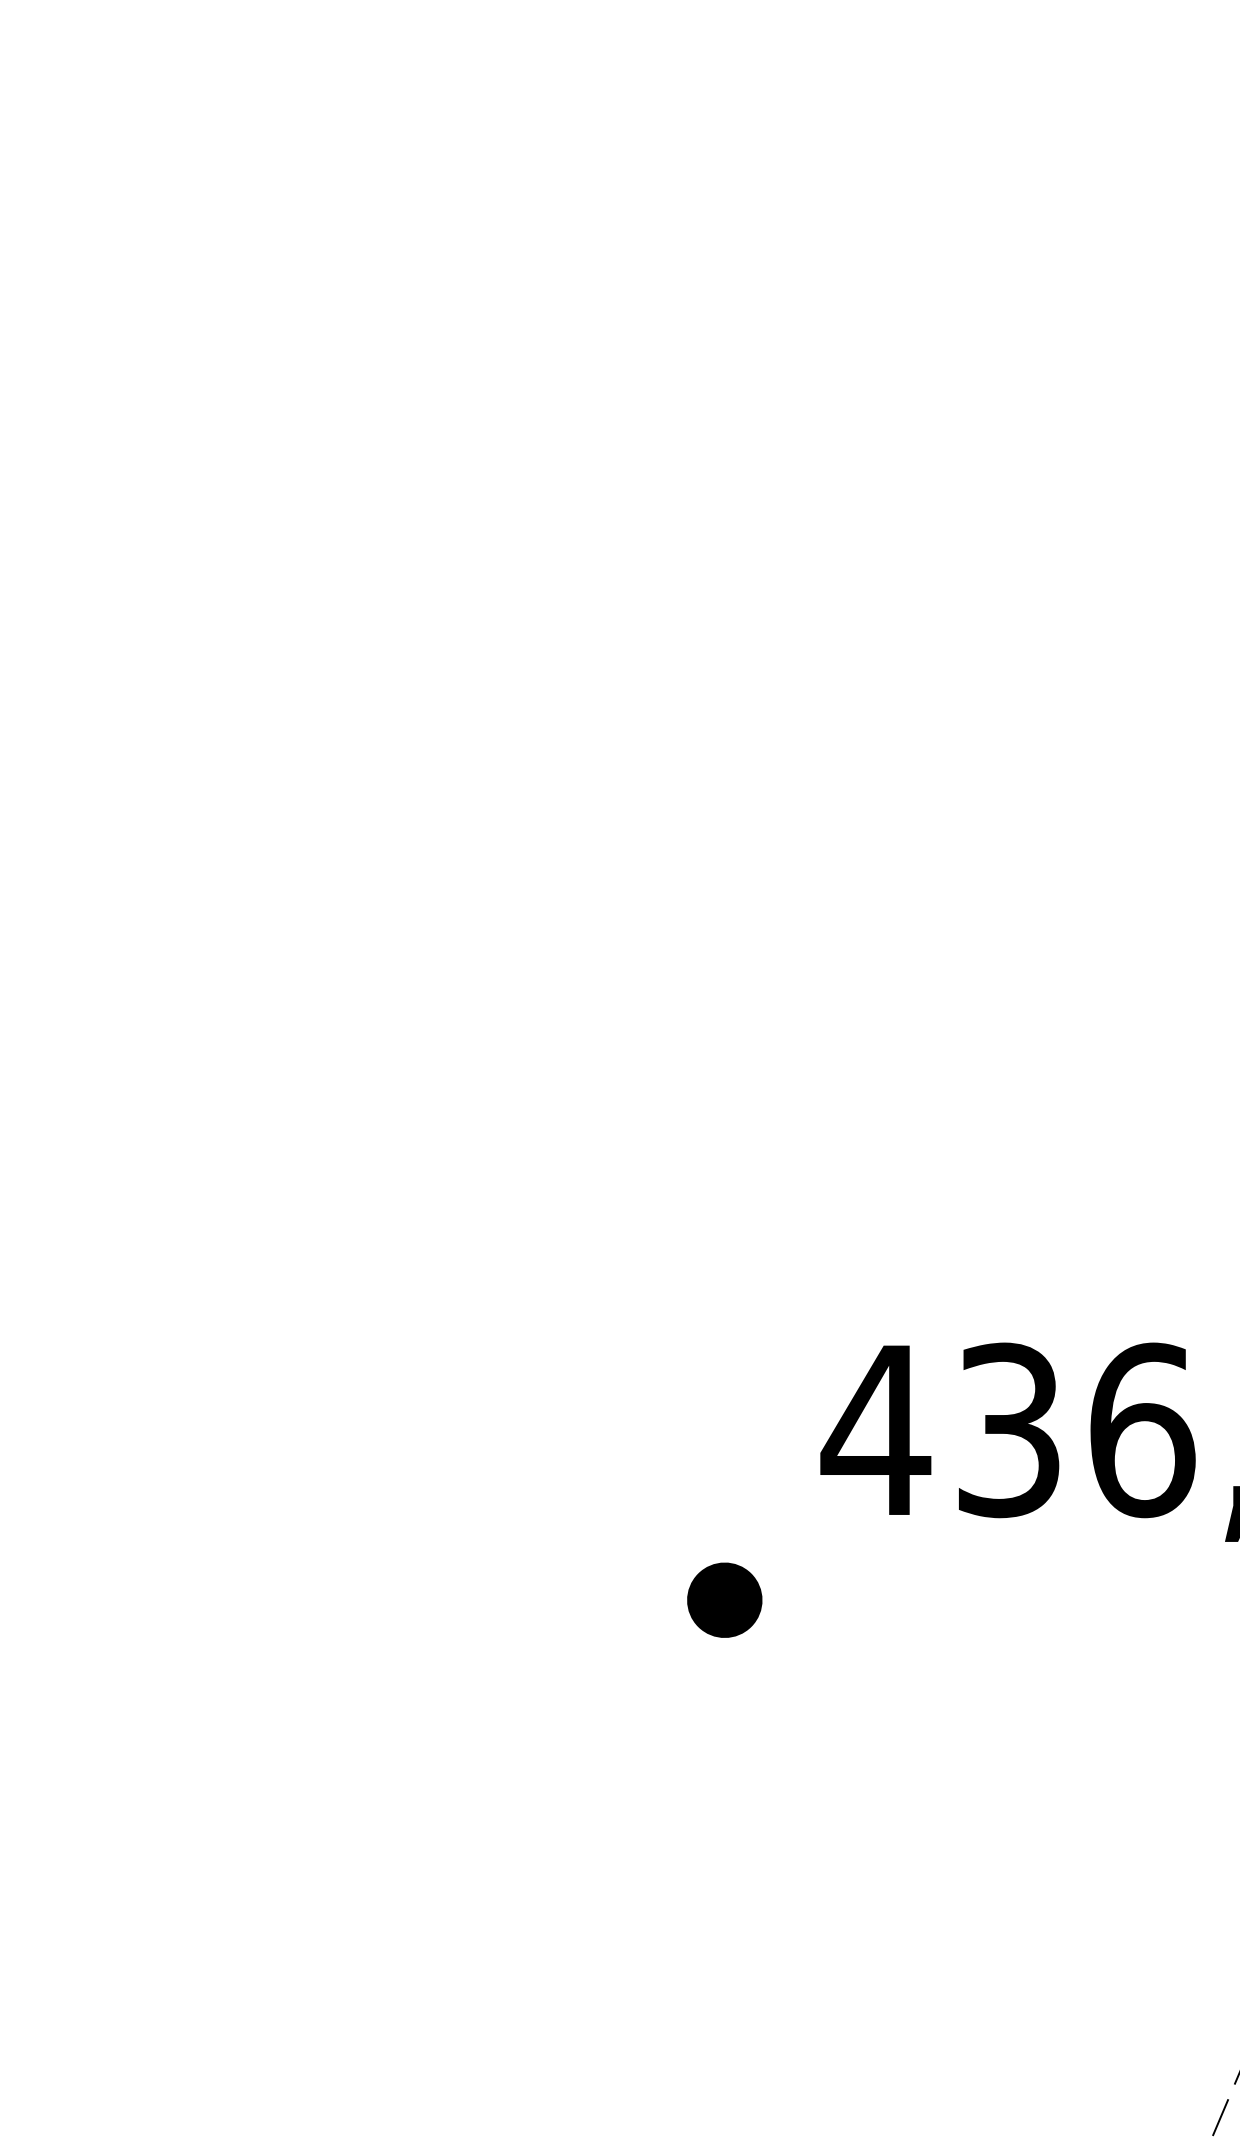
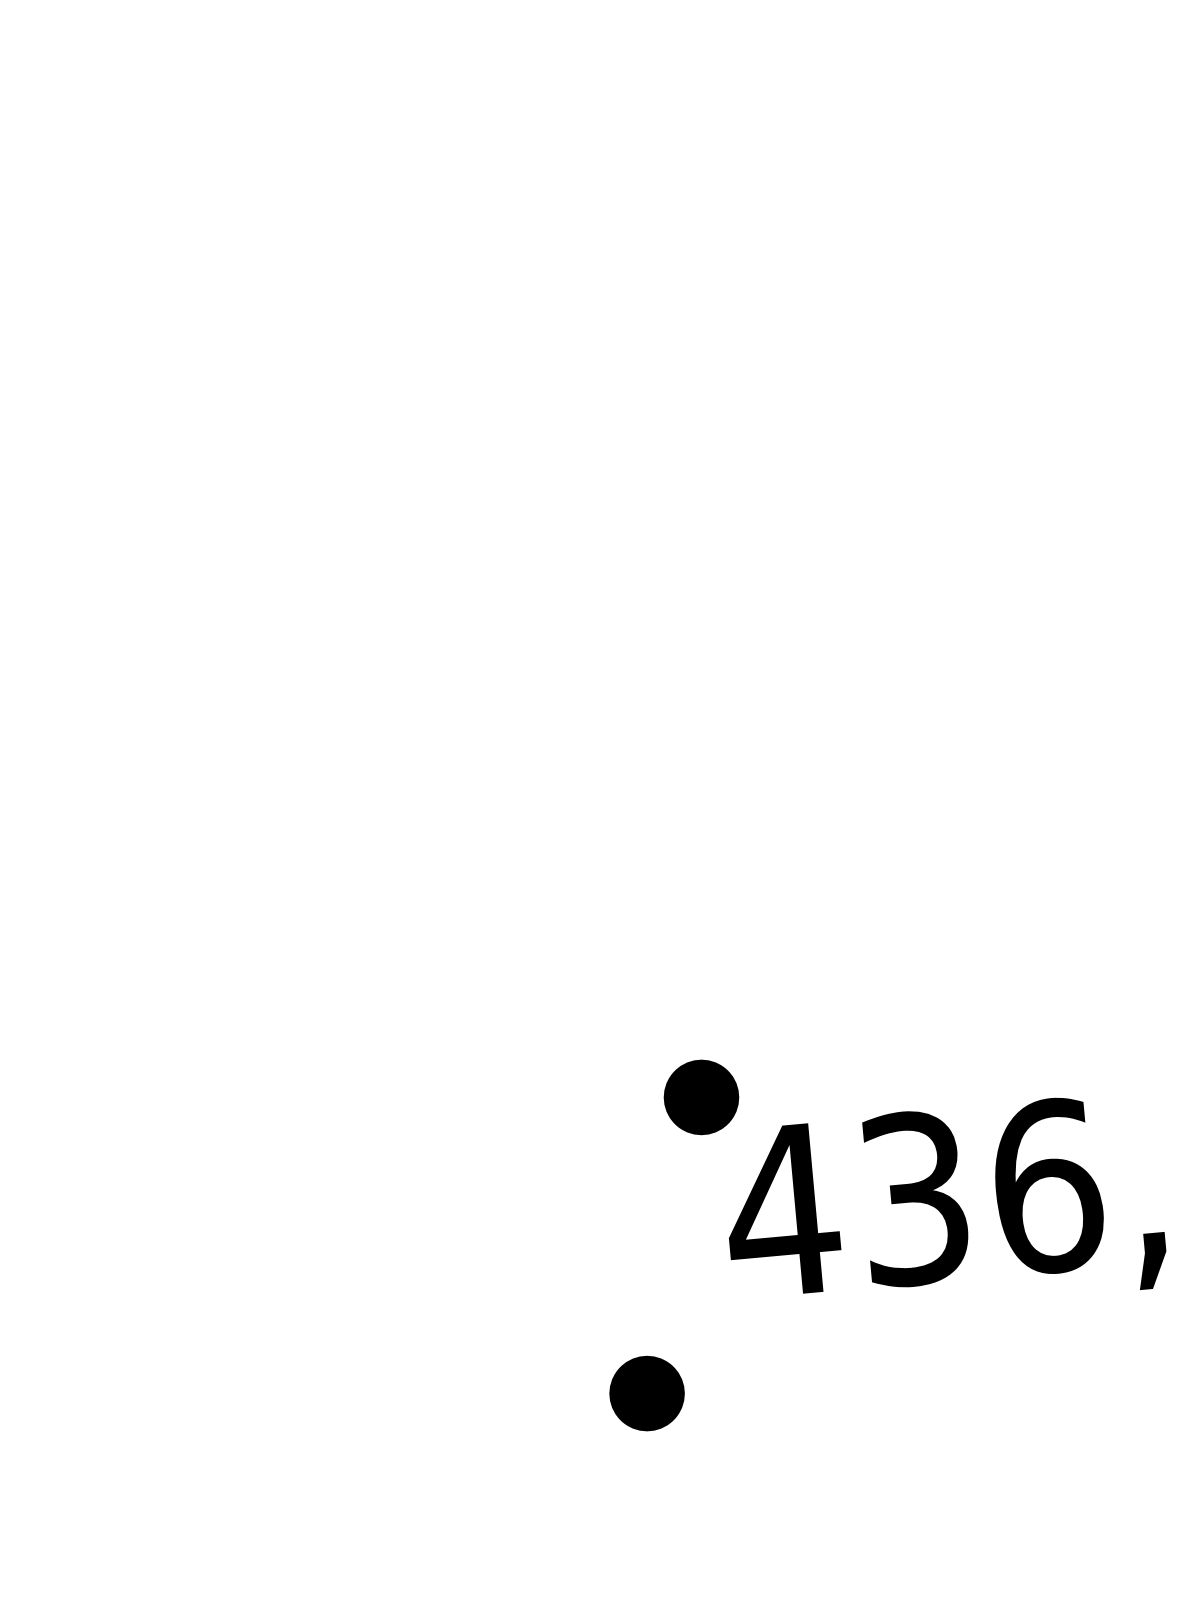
part: (805, 1309) -> (701, 1096), added

